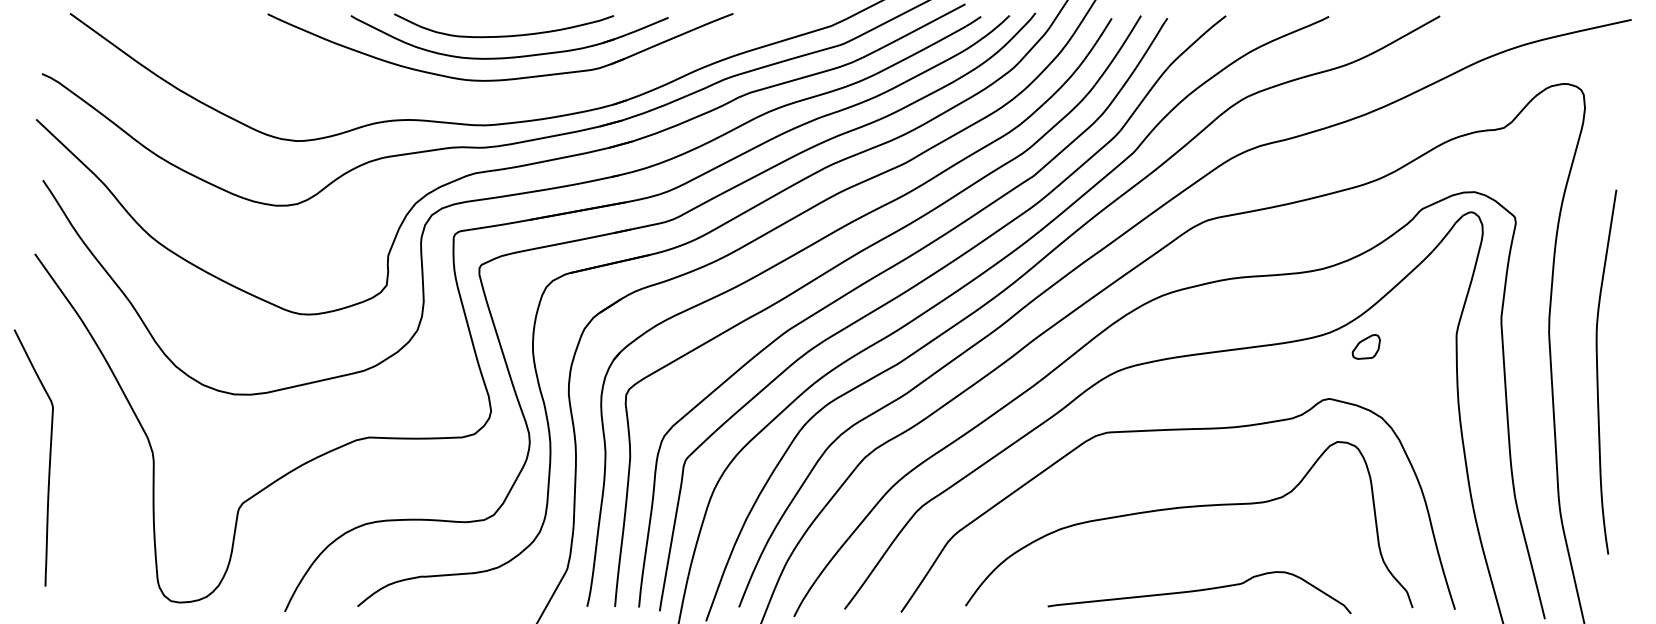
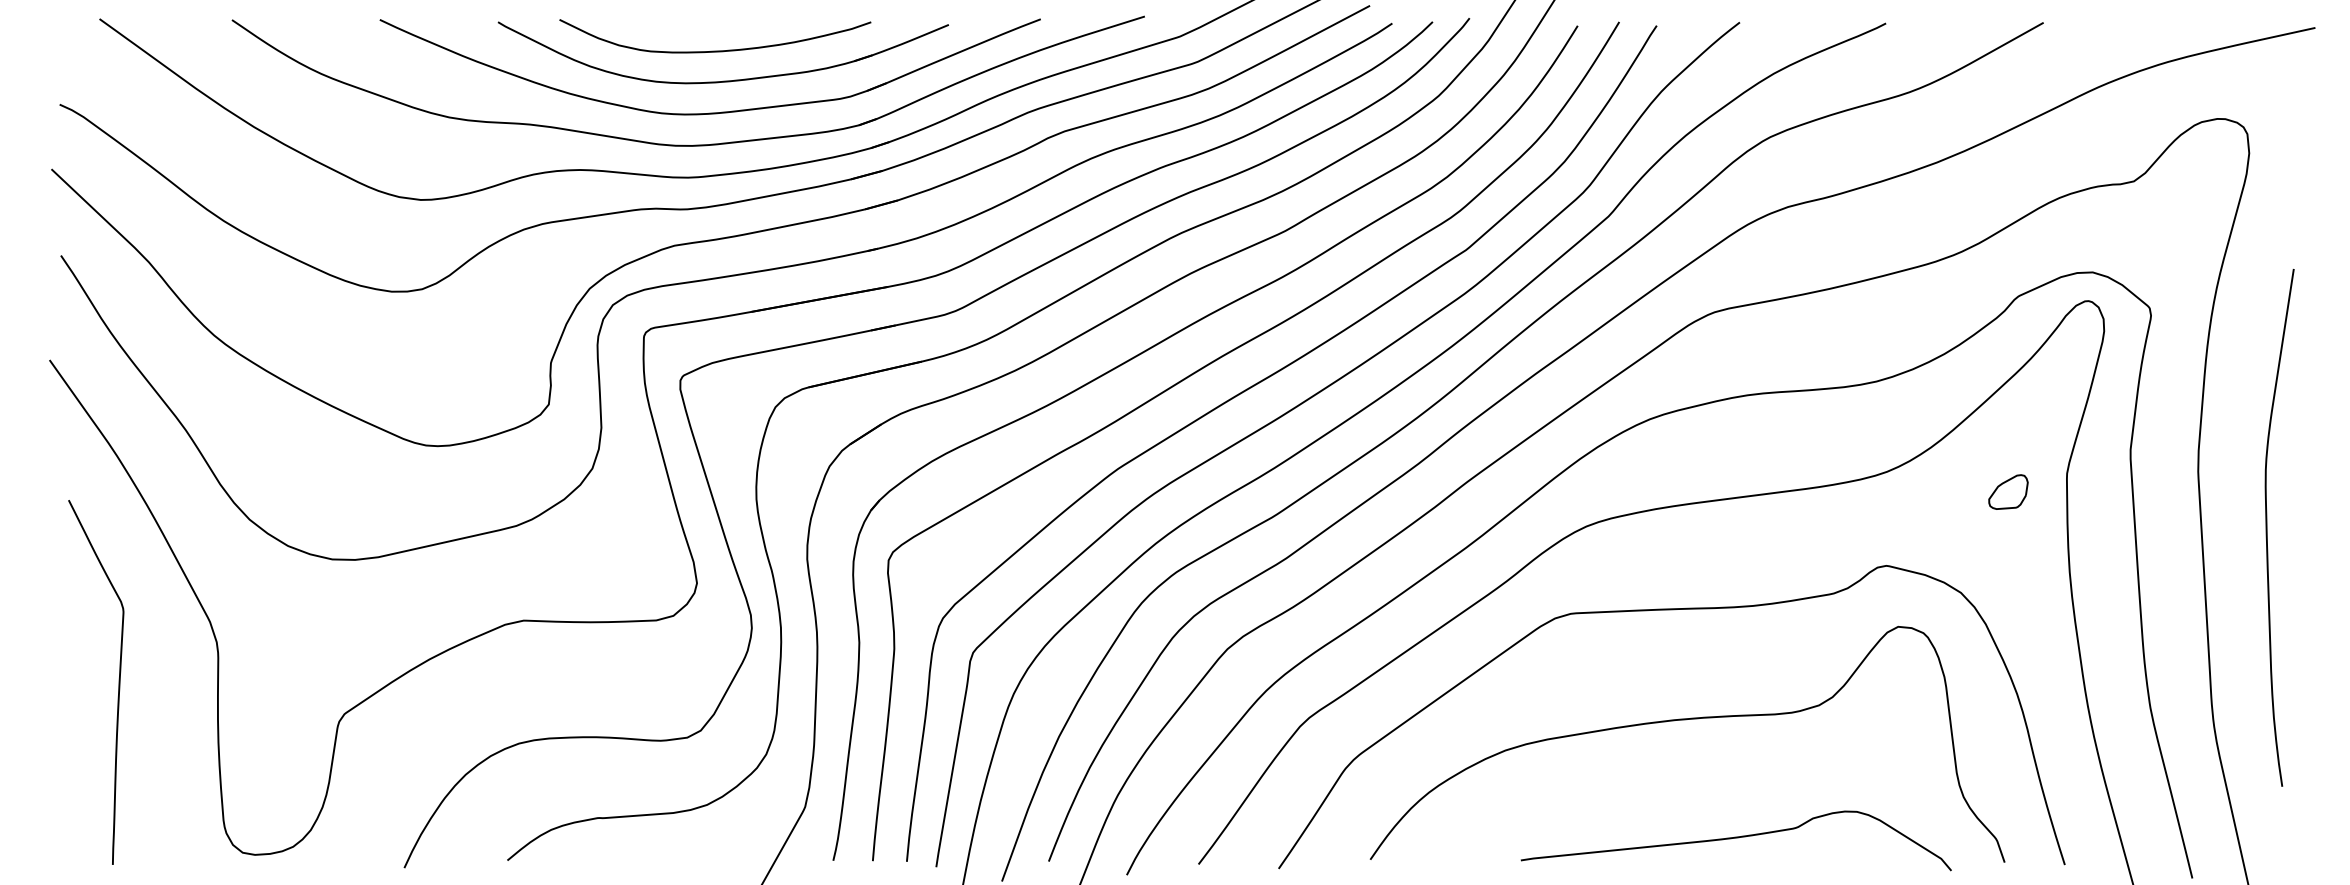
part: (491, 101) -> (697, 143), added
part: (1365, 346) -> (2007, 491), moved
curve: (49, 457) -> (118, 681), moved
curve: (1199, 591) -> (1736, 839), moved

